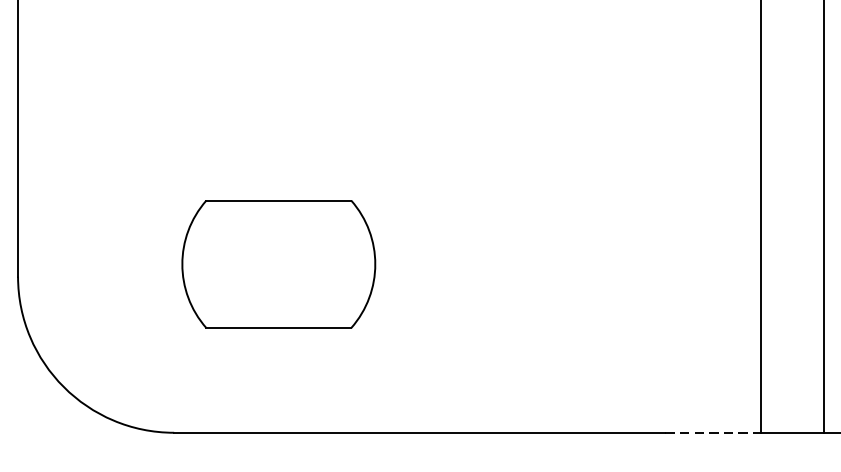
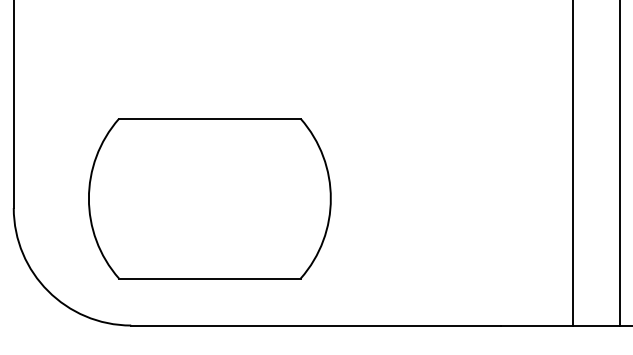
part: (278, 263) -> (209, 198), size x1.67
line: (714, 432) -> (537, 325), dashed -> solid

